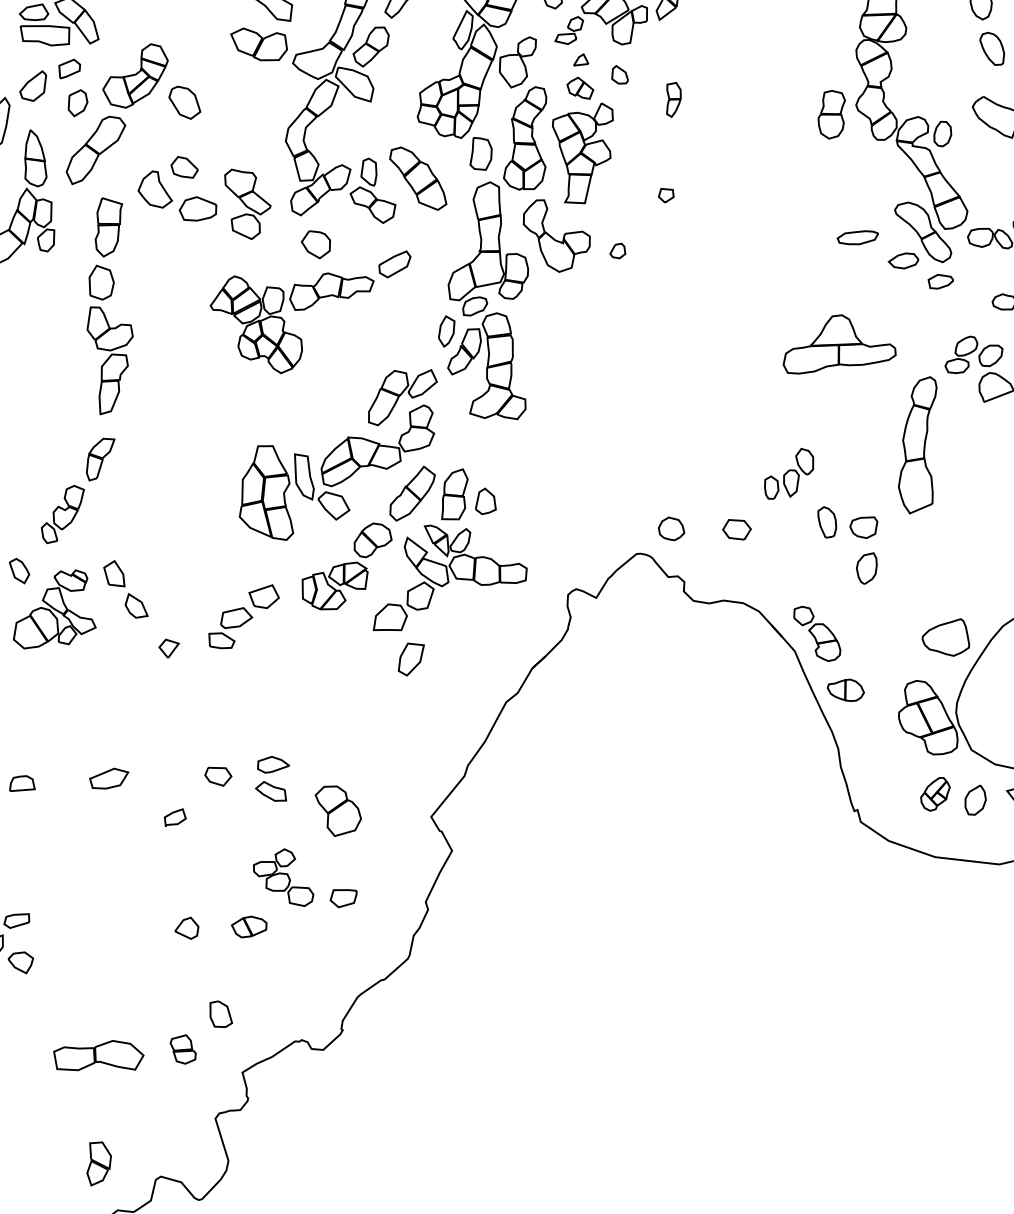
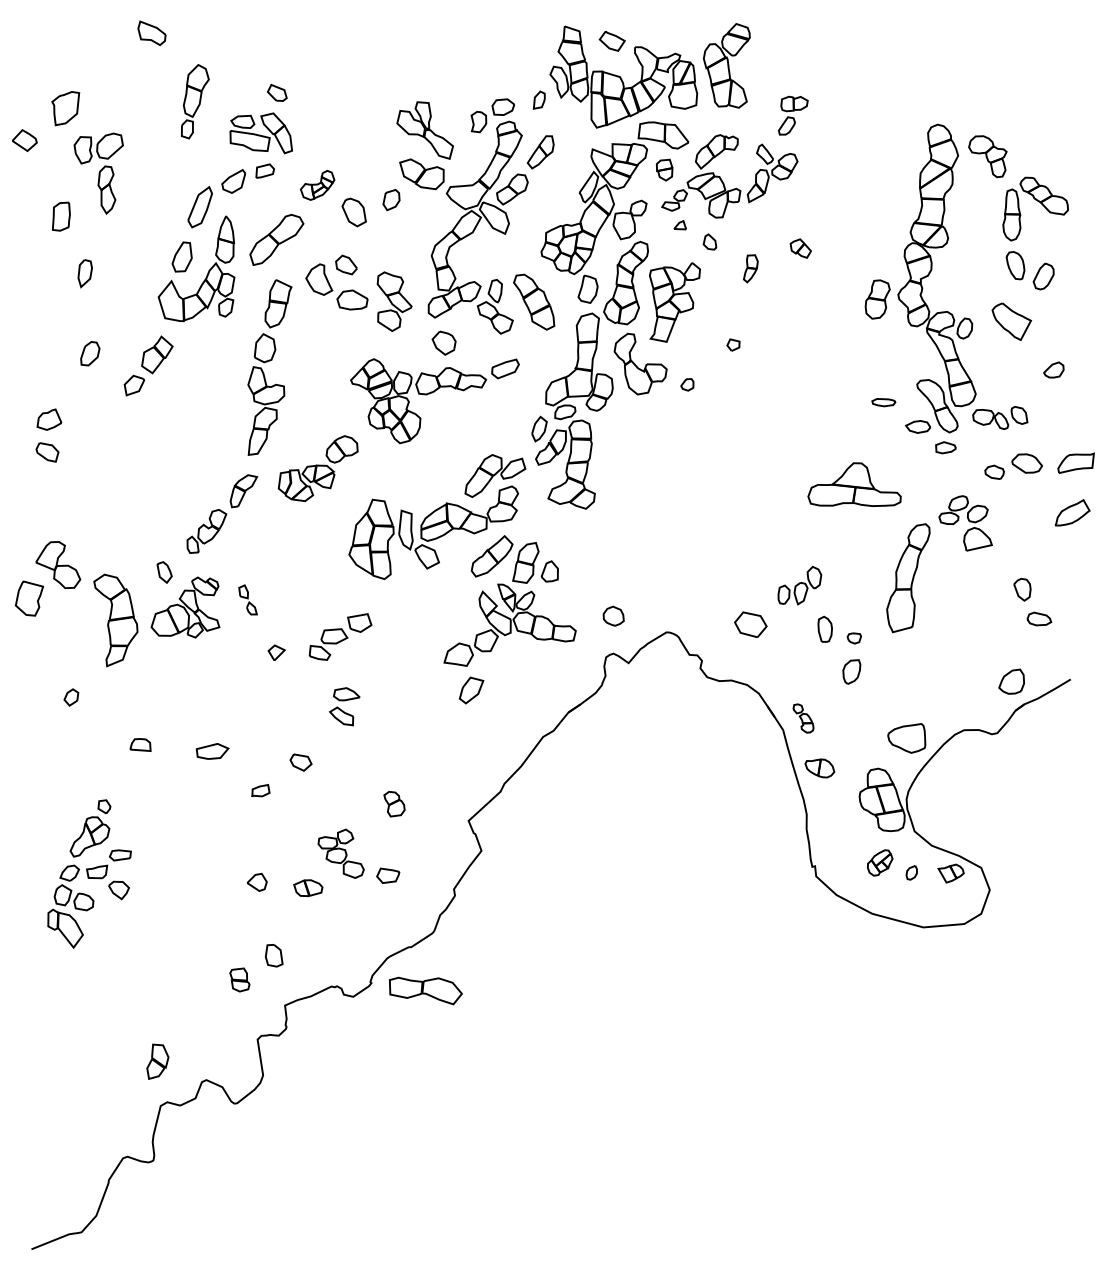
part: (135, 76) -> (317, 185), size x0.6
part: (580, 88) -> (800, 248), moved
part: (77, 103) -> (391, 200), moved
part: (857, 237) -> (883, 402), size x0.7
part: (864, 527) -> (854, 638), size x0.6
part: (670, 528) -> (613, 615), moved
part: (736, 529) -> (750, 624), size x1.4
part: (346, 567) -> (317, 468), moved
part: (124, 589) -> (247, 599), size x0.6
part: (817, 633) -> (803, 718), size x0.6
part: (272, 779) -> (344, 706), moved
part: (975, 800) -> (911, 872), size x0.6
part: (338, 809) -> (394, 803), size x0.6
part: (98, 1057) -> (425, 990), moved

